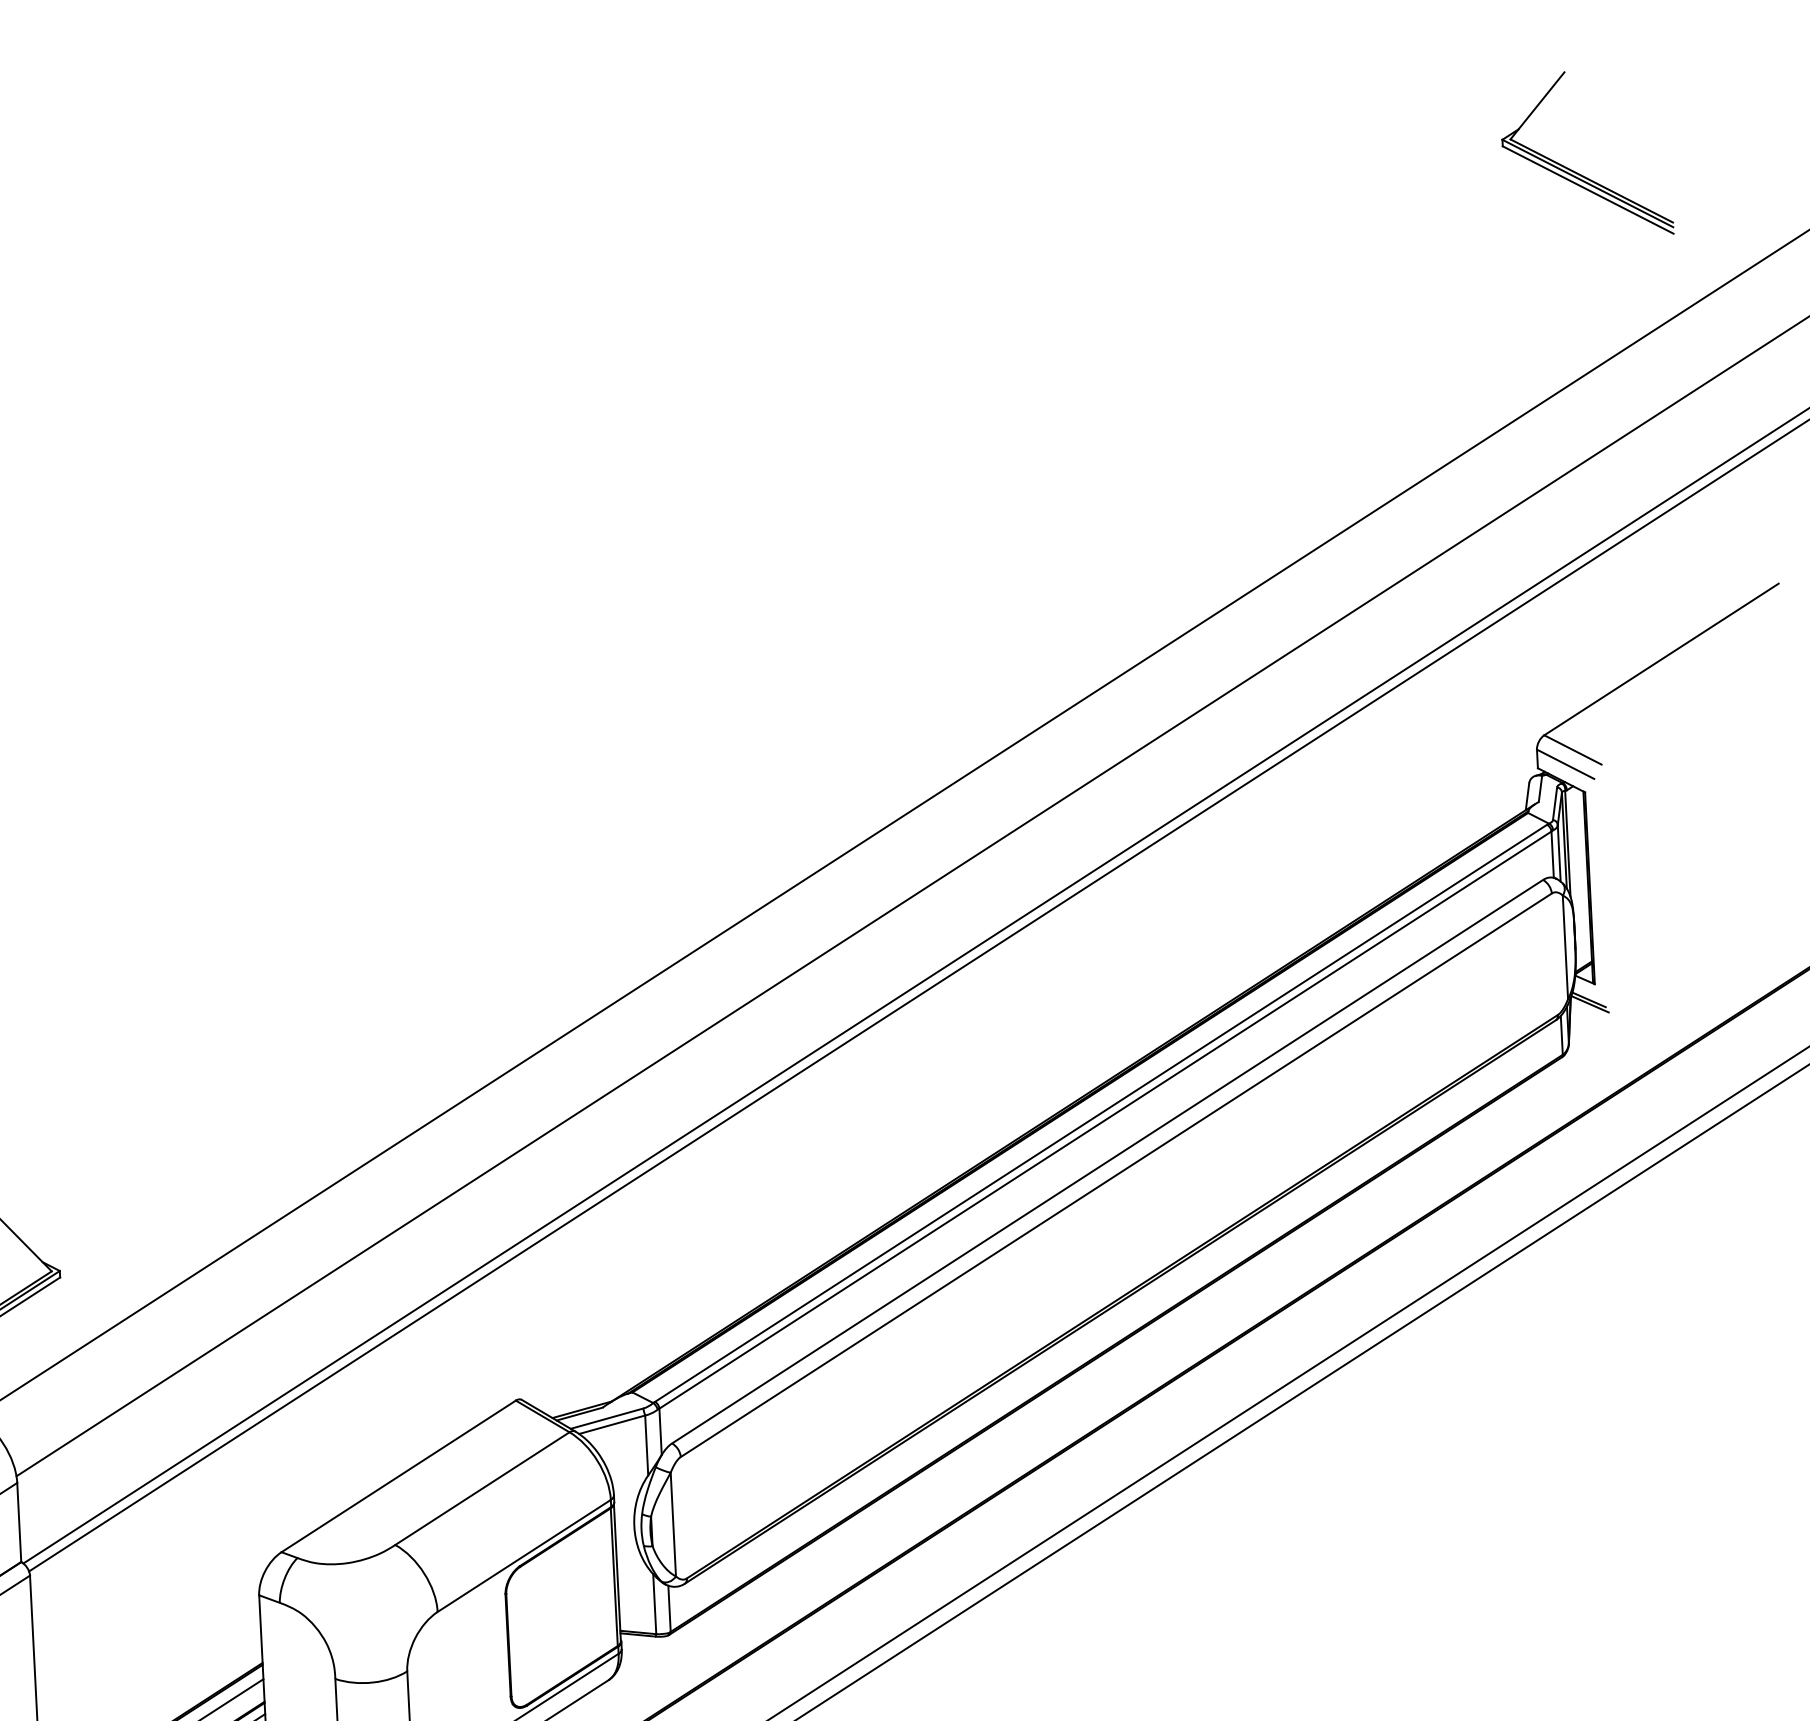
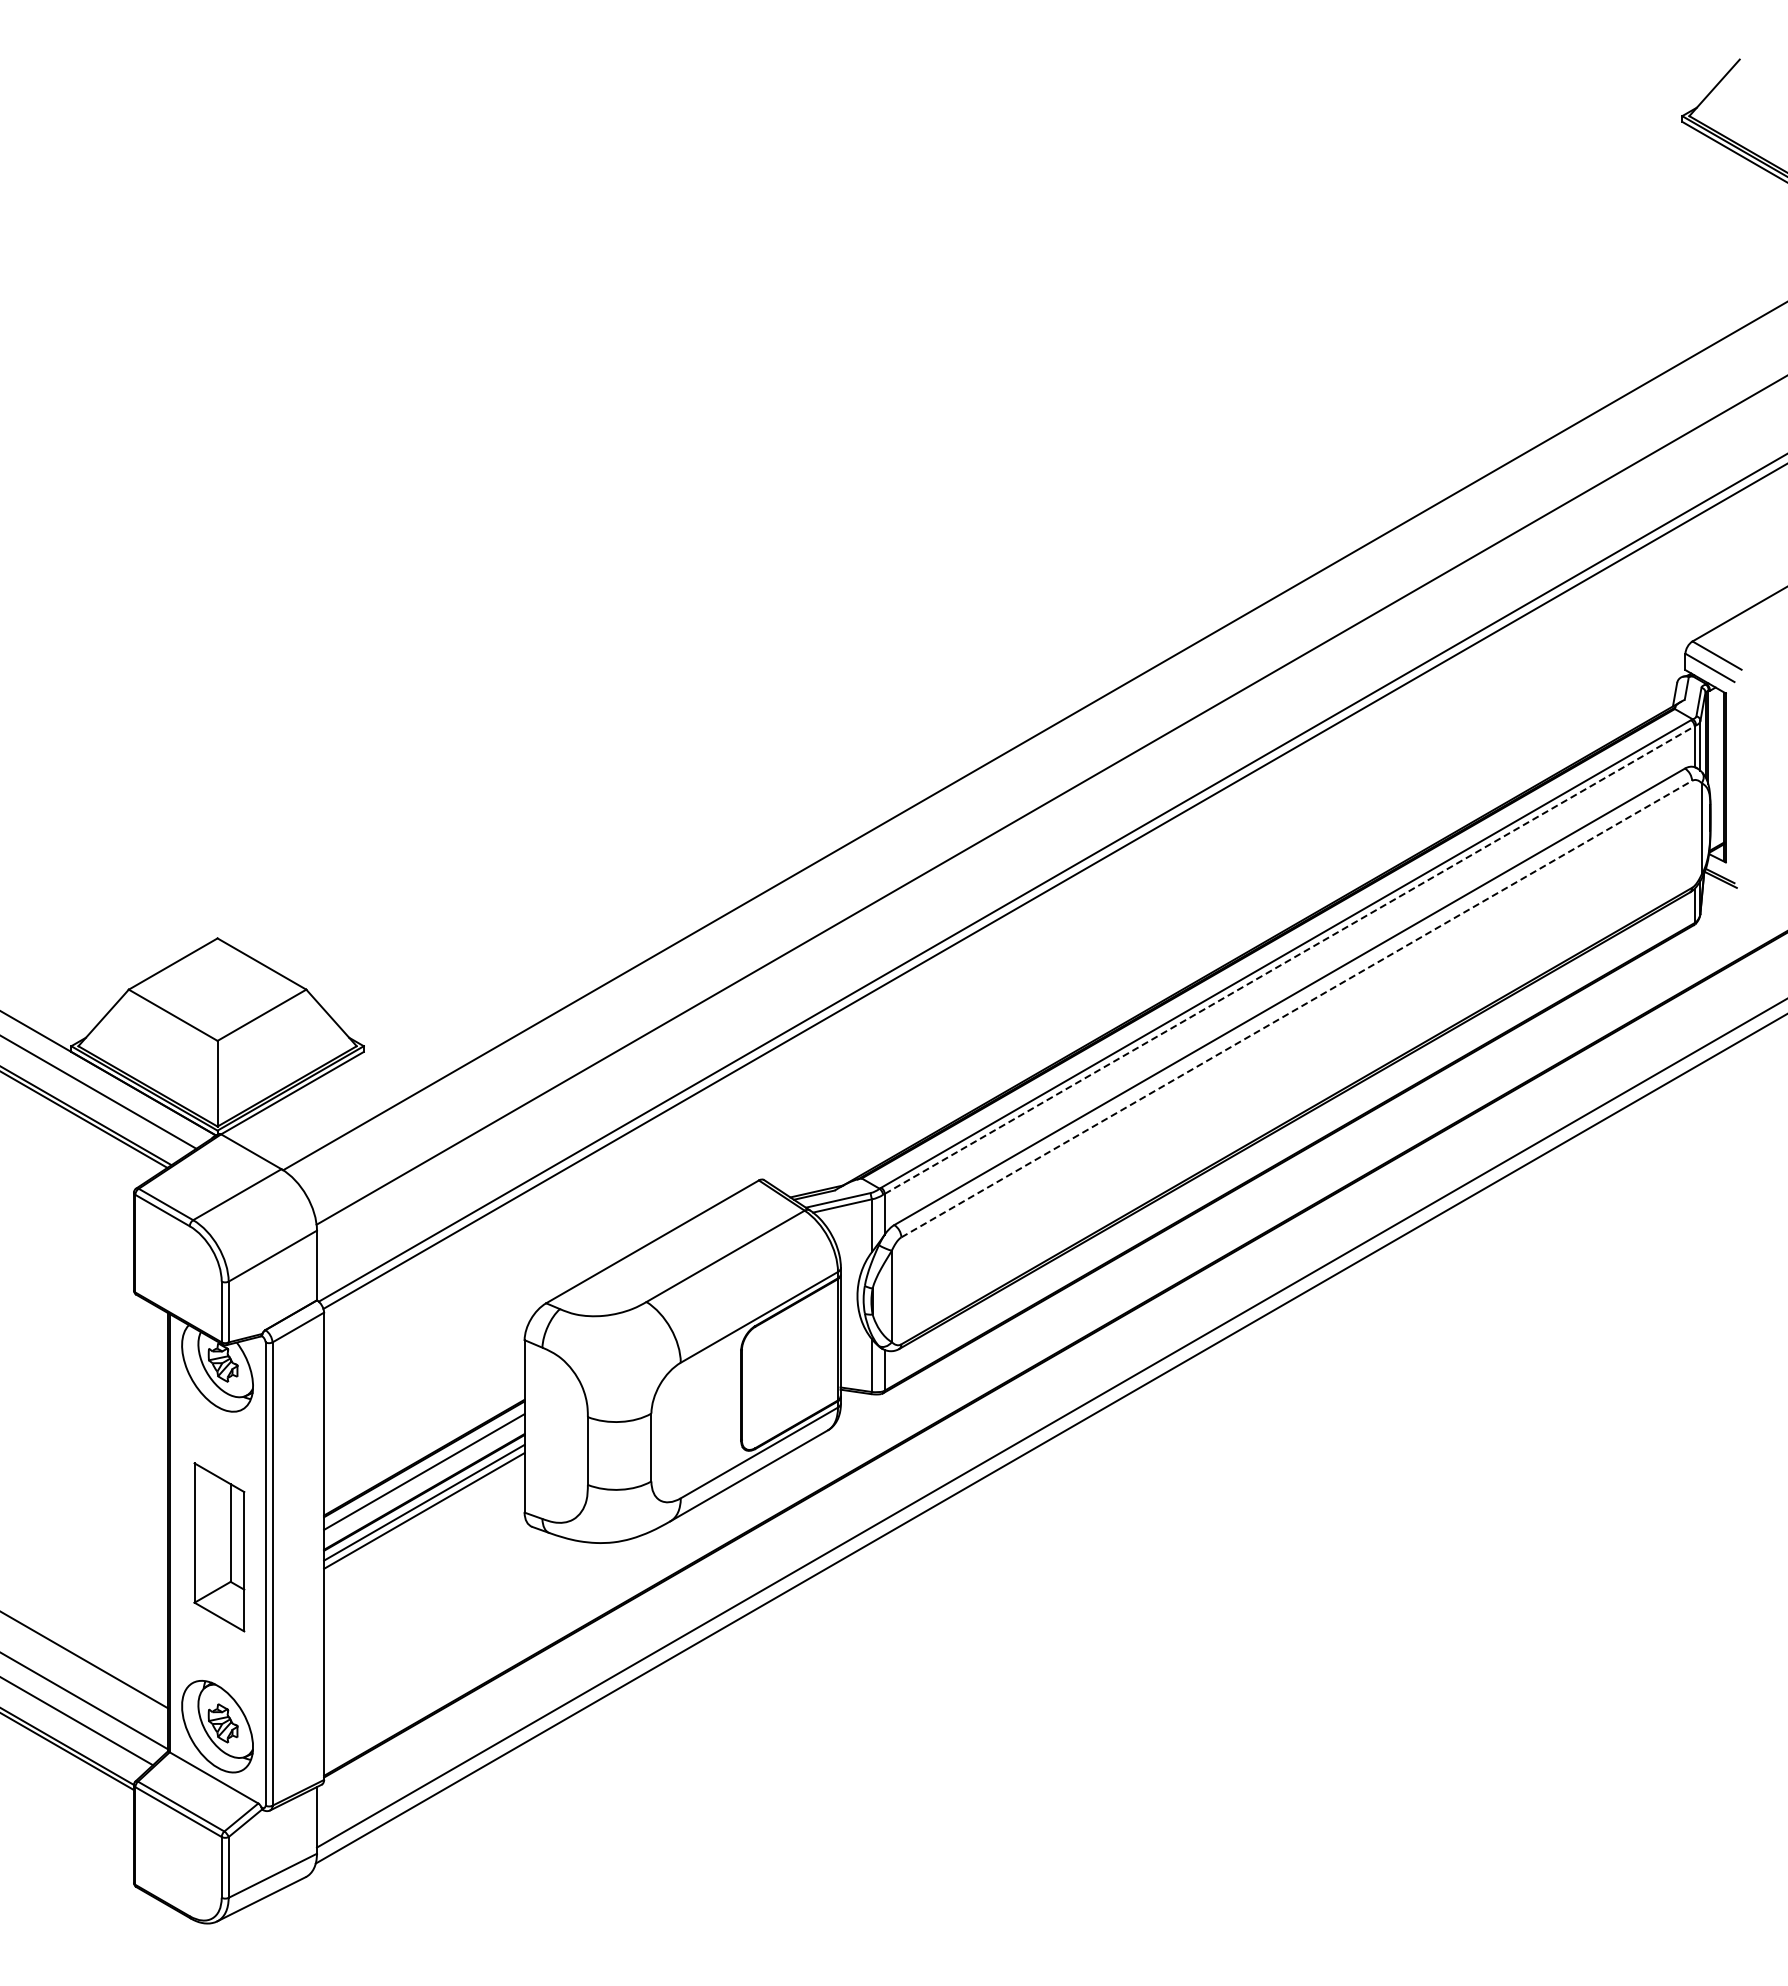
line: (1105, 1120) -> (1289, 960), solid -> dashed
line: (1116, 1175) -> (1296, 1009), solid -> dashed

